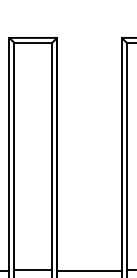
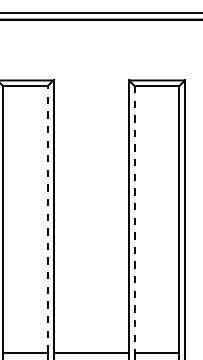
line: (52, 155) -> (47, 218), solid -> dashed
line: (126, 156) -> (134, 219), solid -> dashed

